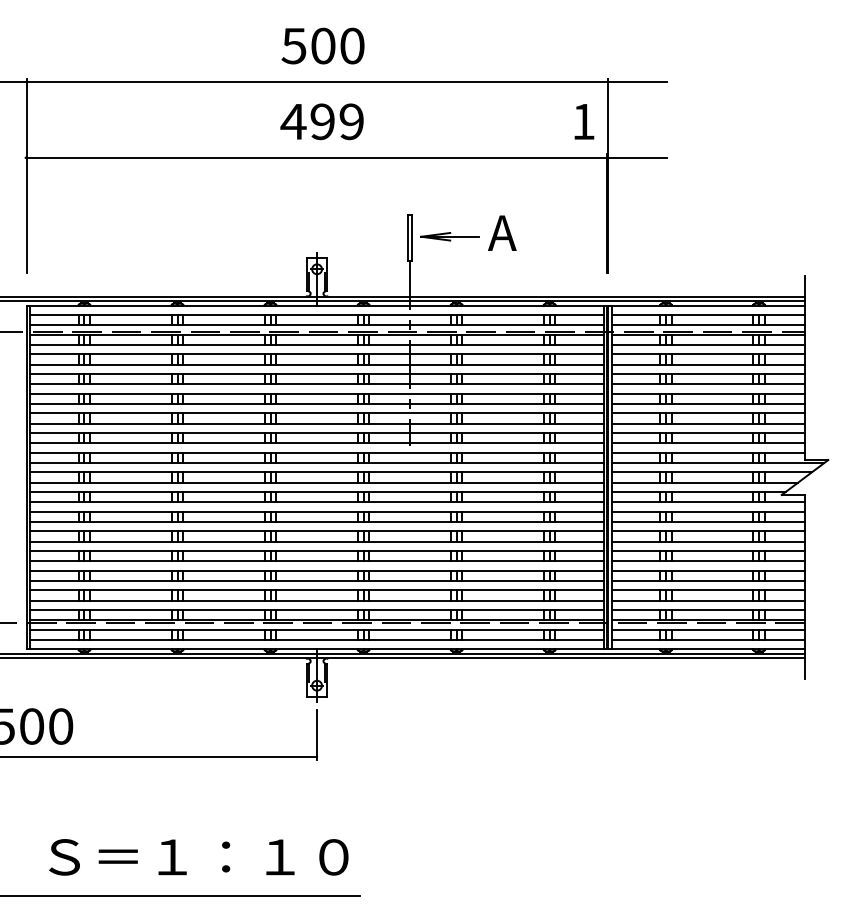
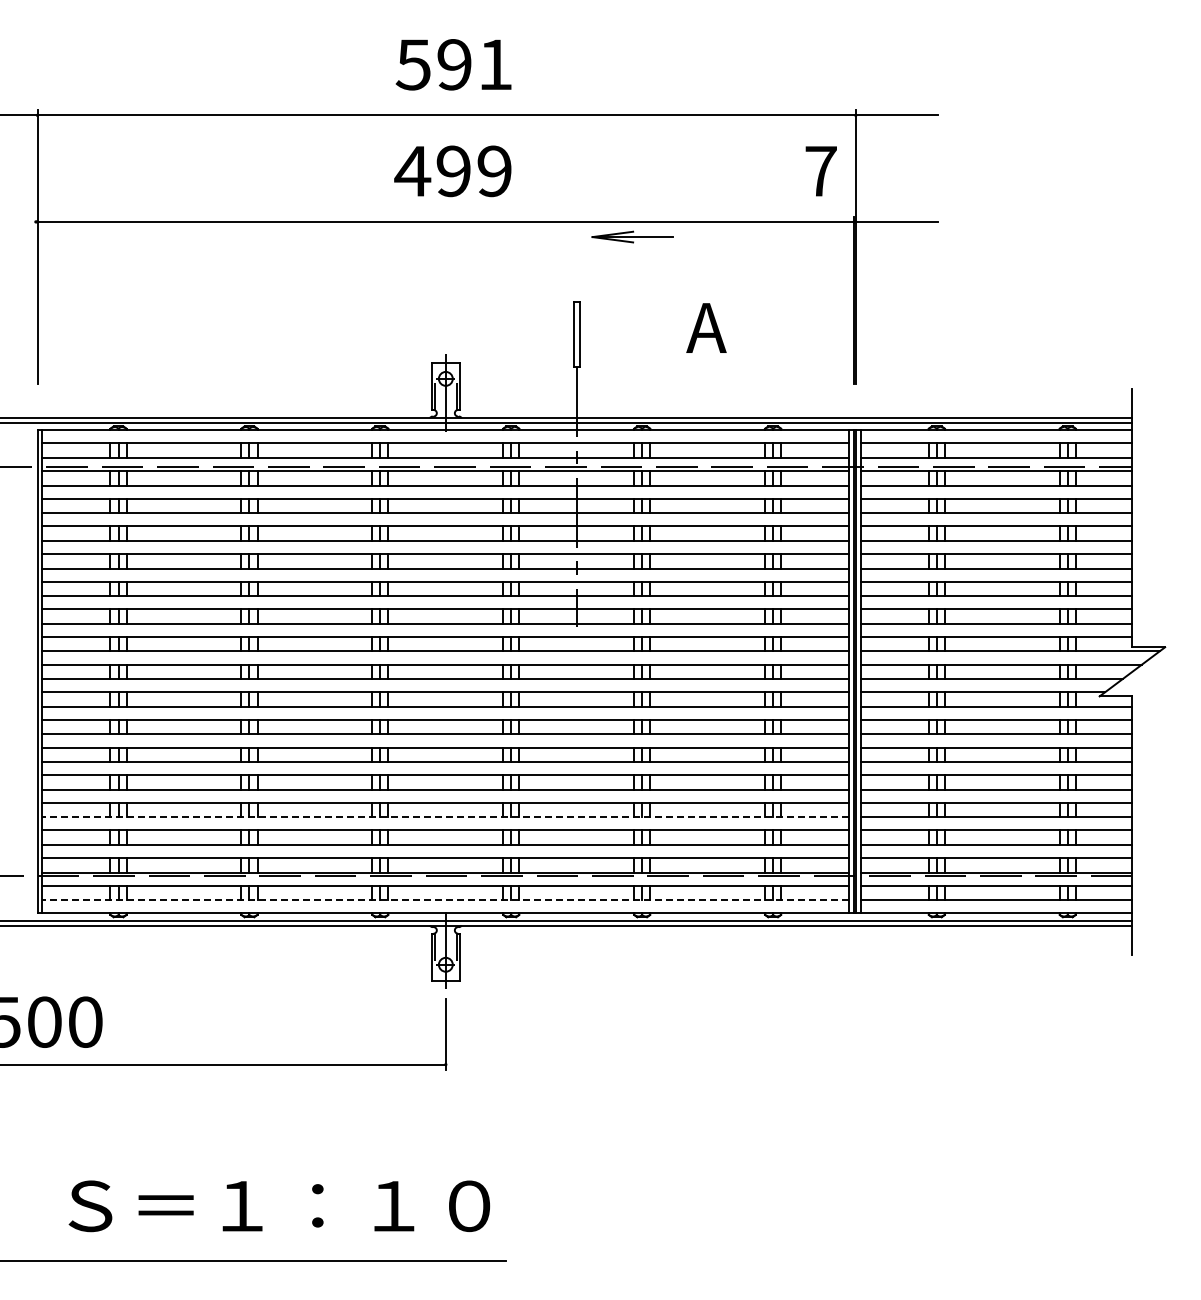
text: (337, 45) -> (474, 64), 500 -> 591
text: (583, 121) -> (820, 171), 1 -> 7
part: (449, 236) -> (632, 236), moved
line: (316, 581) -> (445, 817), solid -> dashed
line: (316, 640) -> (445, 900), solid -> dashed

